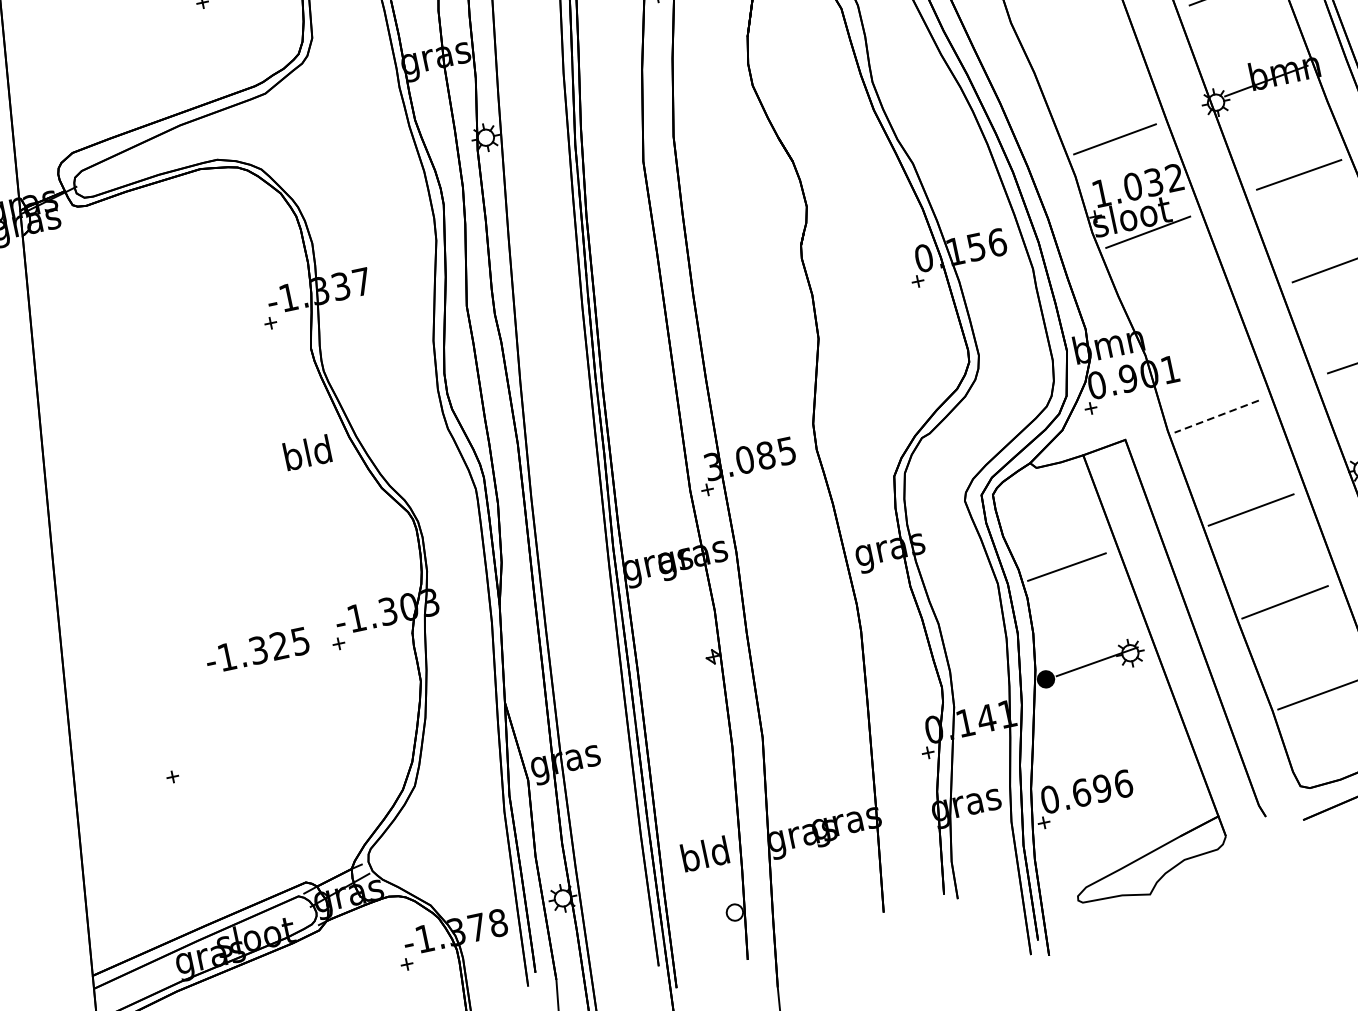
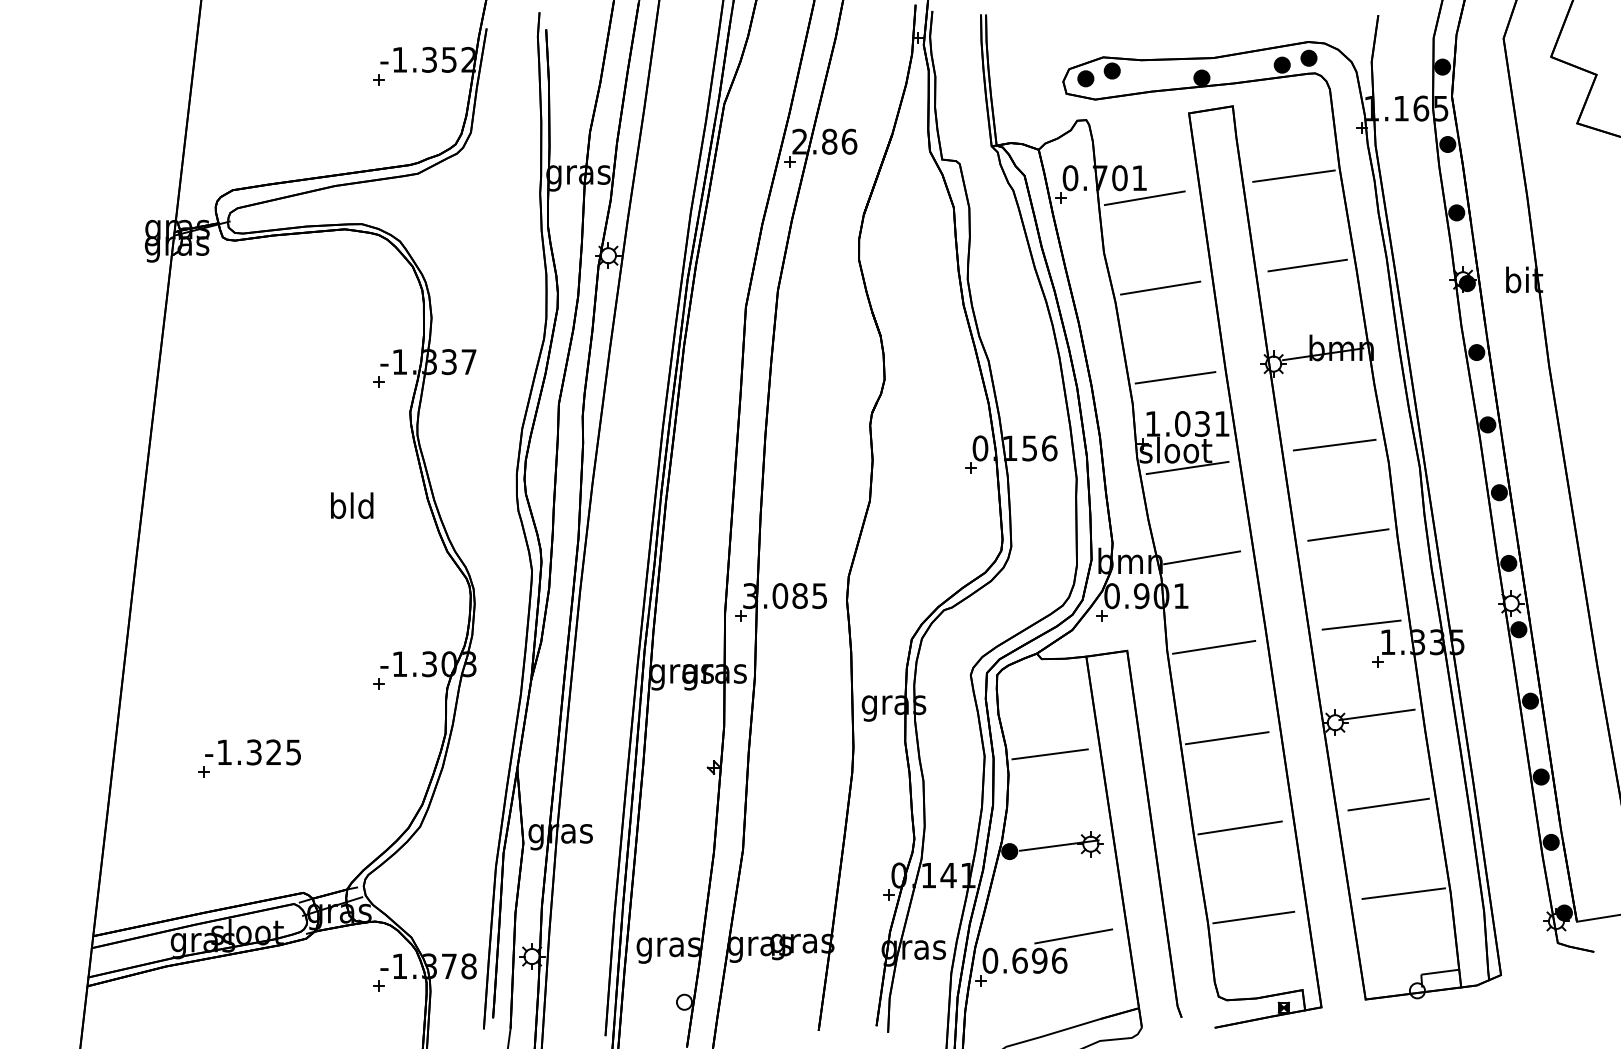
line: (1078, 46) -> (1160, 287), added
text: (1174, 177) -> (1221, 423), 1.032 -> 1.031
line: (1184, 323) -> (1202, 557), added
line: (1217, 416) -> (1214, 647), dashed -> solid
text: (307, 452) -> (352, 505), moved
text: (256, 650) -> (252, 752), moved
line: (1132, 755) -> (1073, 936), added
text: (705, 857) -> (668, 946), bld -> gras

